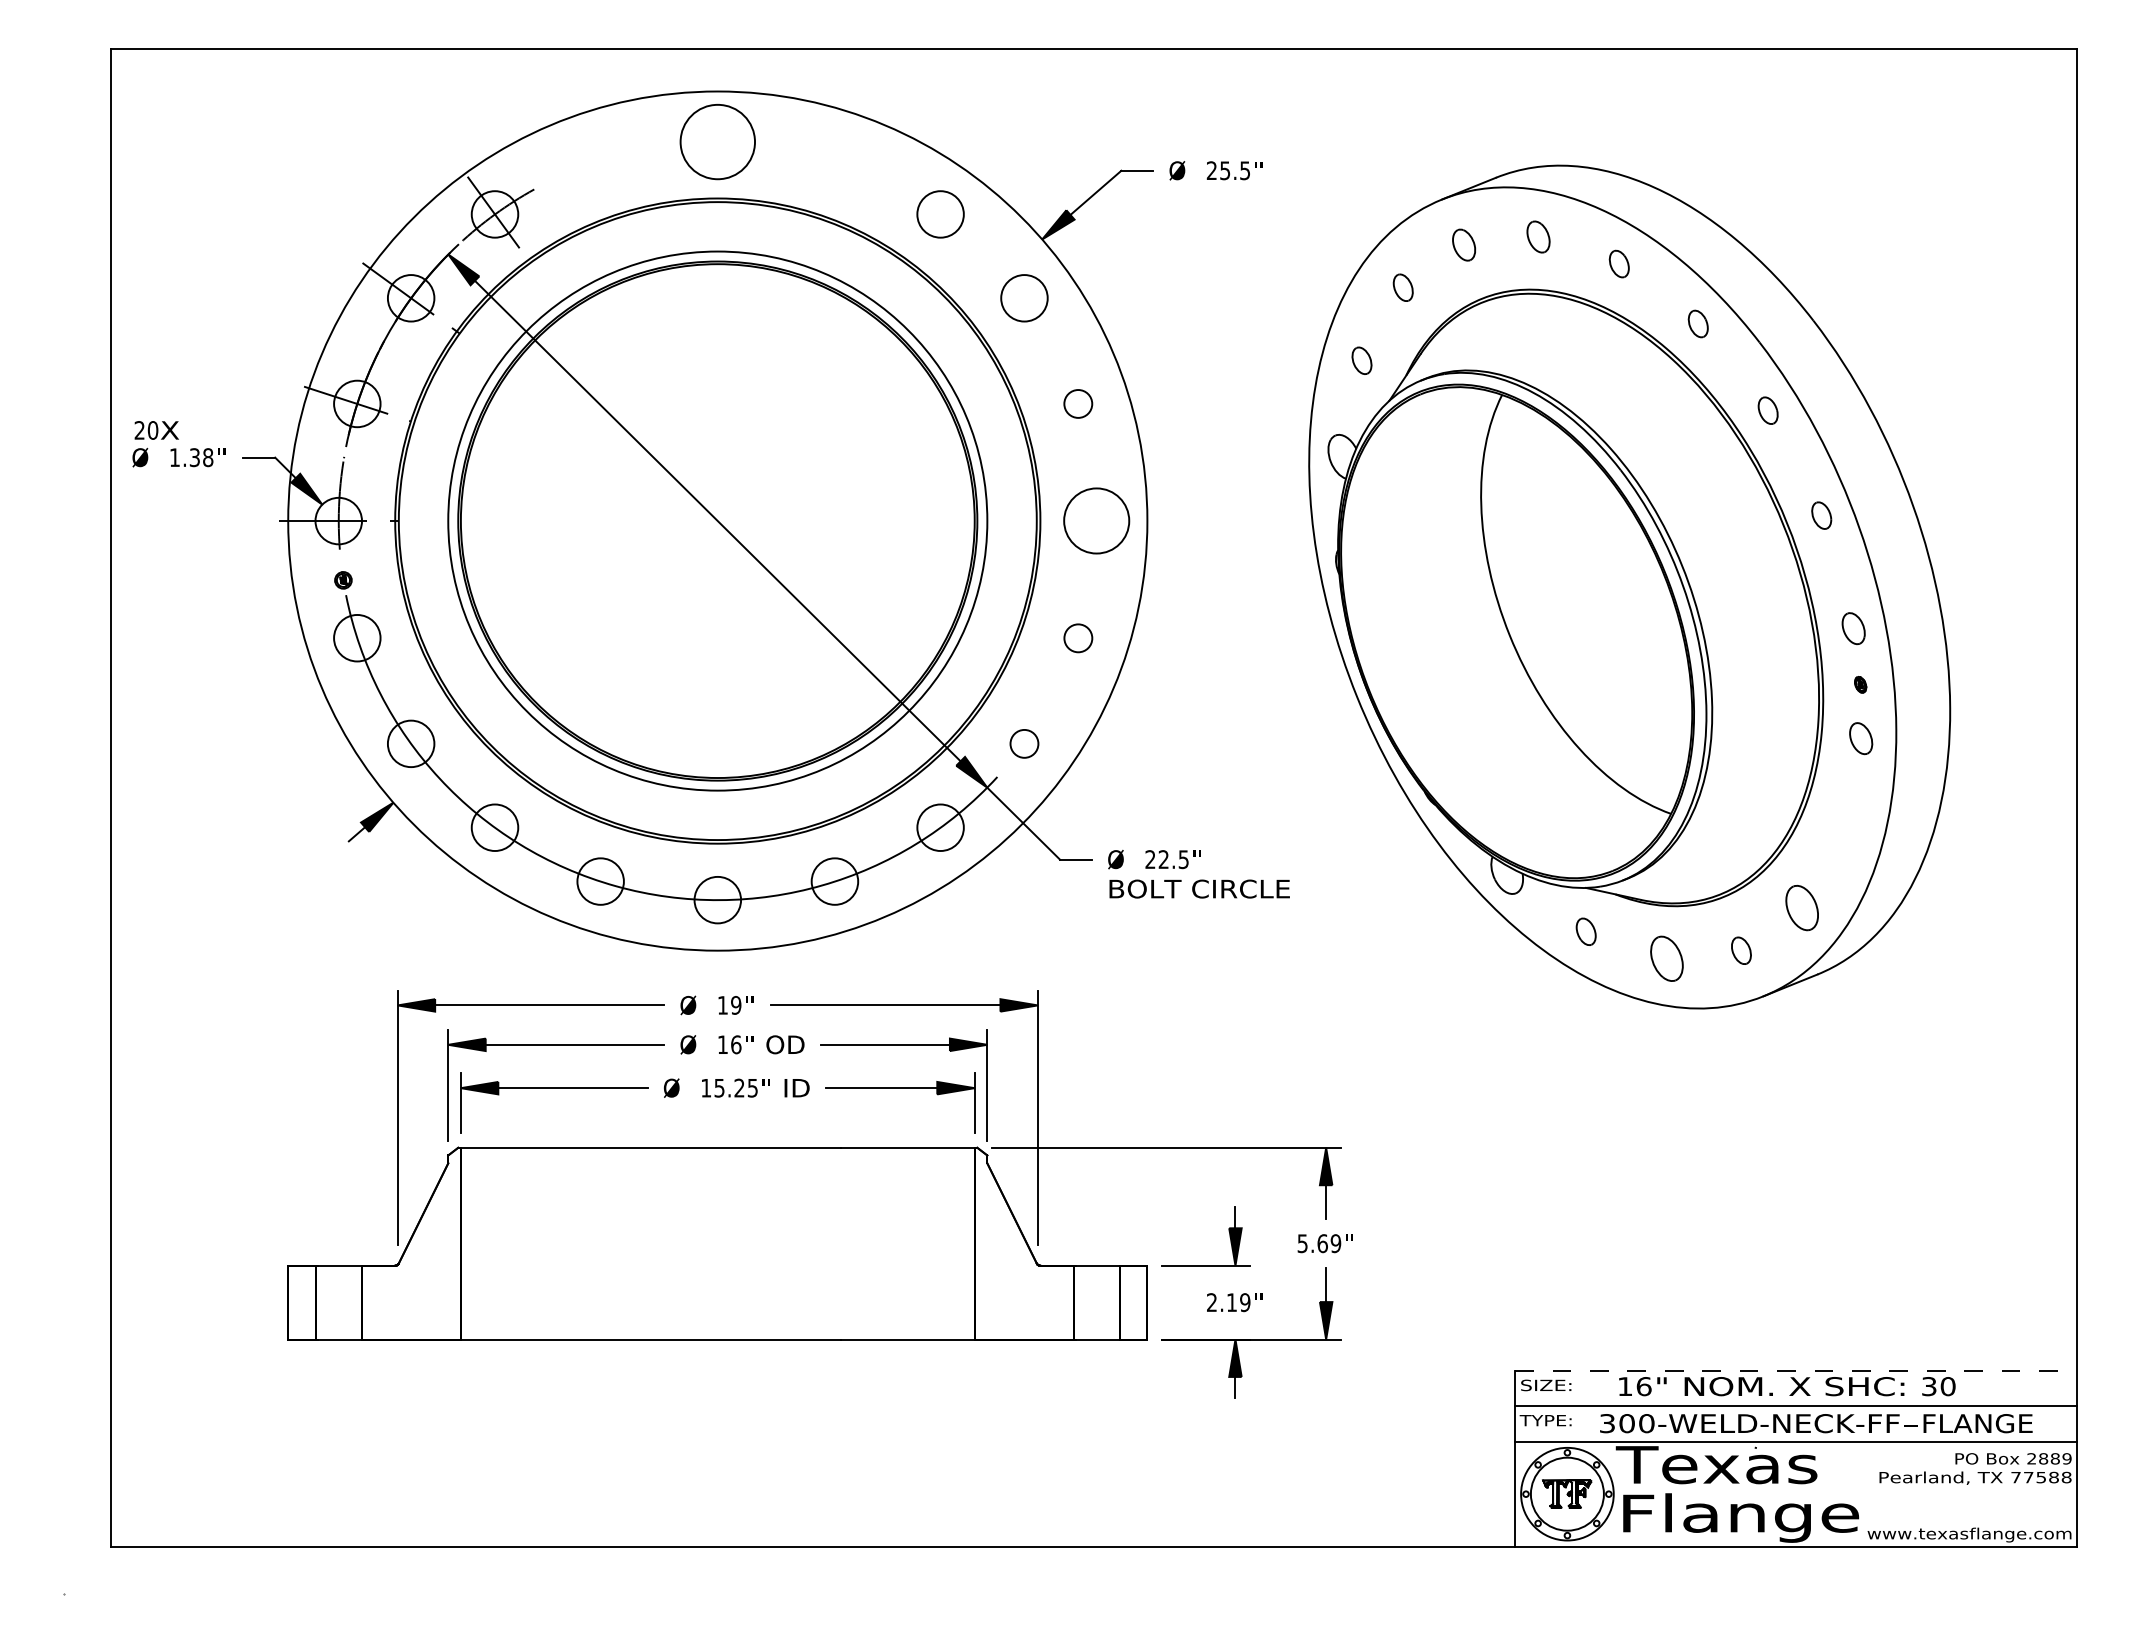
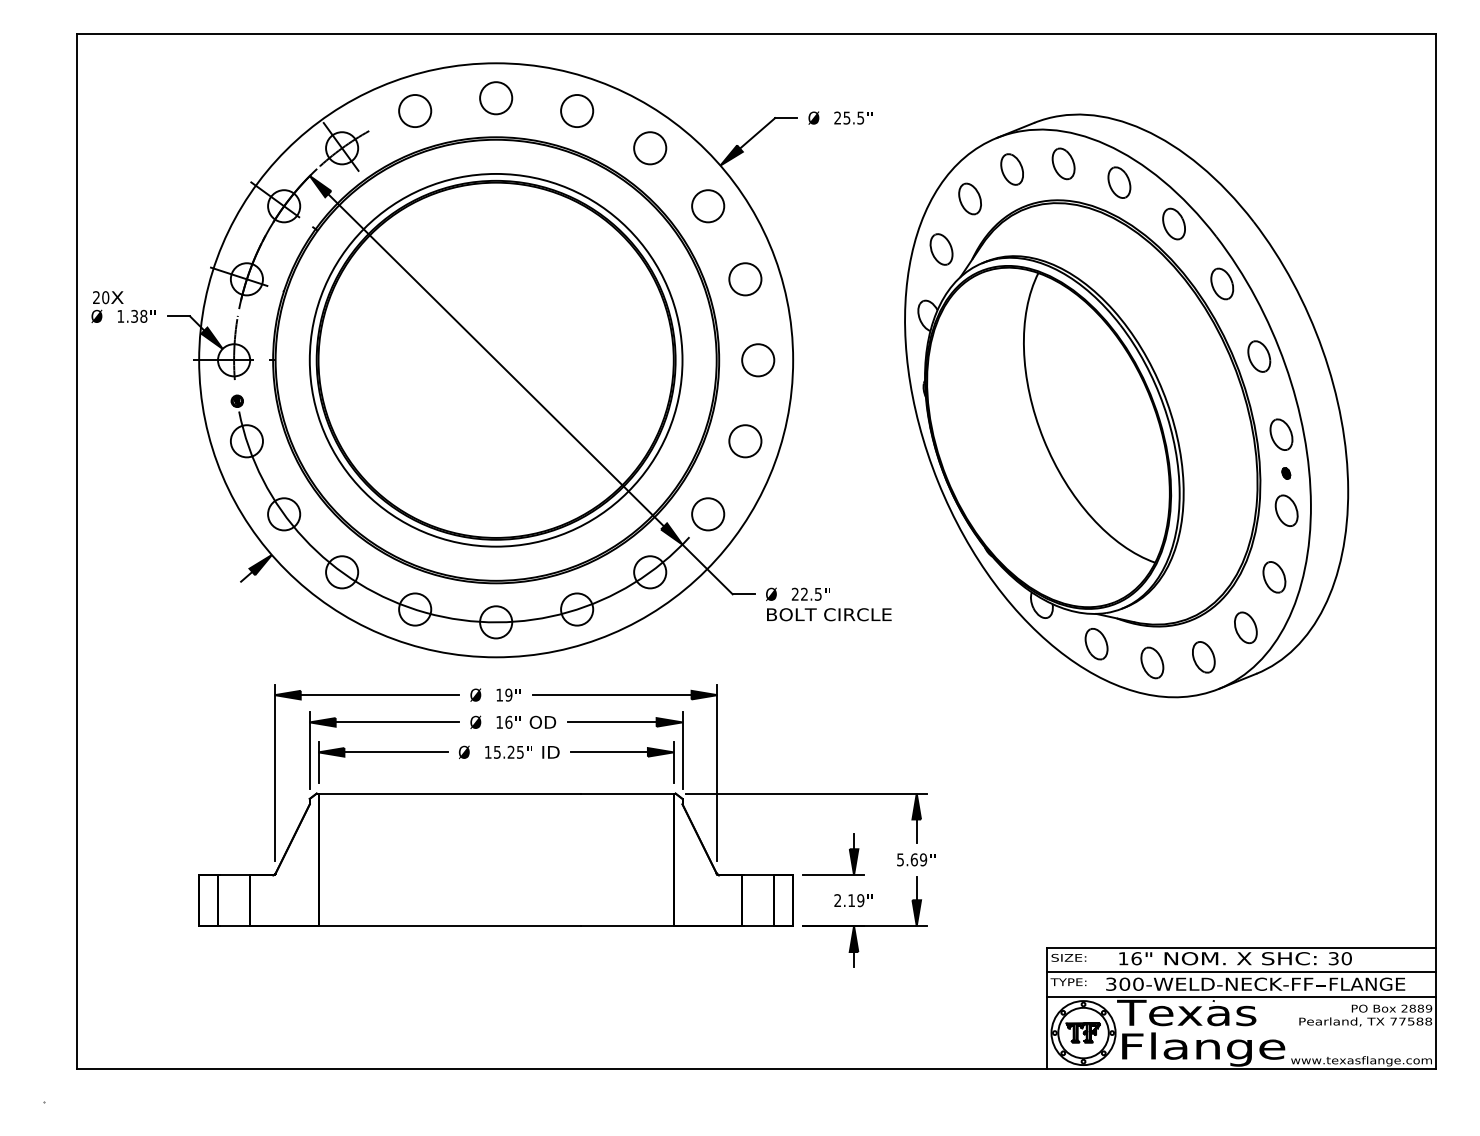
circle: (718, 142) -> (496, 98), size x0.62
circle: (601, 159) -> (415, 110), added
circle: (835, 159) -> (577, 110), added
part: (1538, 236) -> (1063, 163), size x1.43
part: (1463, 245) -> (1011, 169), size x1.43
part: (1619, 263) -> (1119, 182), size x1.67
part: (1402, 287) -> (969, 198), size x1.67
part: (1697, 323) -> (1173, 223), size x1.67
part: (1361, 360) -> (941, 249), size x1.67
circle: (1078, 404) -> (745, 279), size x1.67
part: (1768, 409) -> (1222, 283), size x1.67
part: (1821, 515) -> (1259, 356), size x1.67
circle: (1097, 521) -> (758, 360), size x0.71
part: (1853, 628) -> (1281, 434), size x1.43
circle: (1078, 638) -> (745, 441), size x1.67
part: (1860, 738) -> (1286, 510), size x1.43
circle: (1024, 744) -> (708, 514), size x1.67
part: (1843, 835) -> (1274, 577), added
part: (1586, 932) -> (1096, 644), size x1.67
part: (1740, 950) -> (1203, 657), size x1.67
line: (1795, 1371) -> (1241, 948), dashed -> solid

